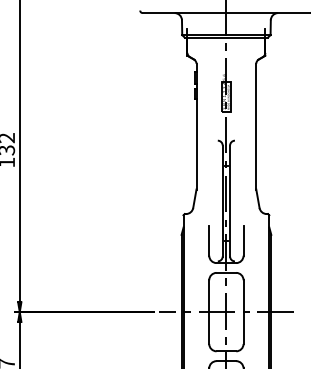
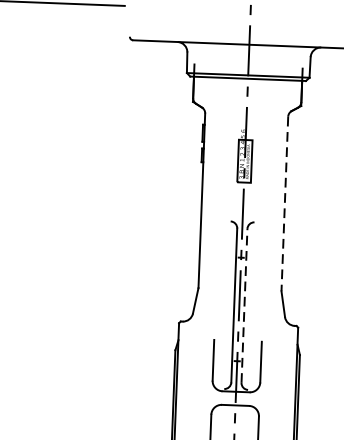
line: (256, 126) -> (285, 203), solid -> dashed
line: (230, 200) -> (245, 305), solid -> dashed

